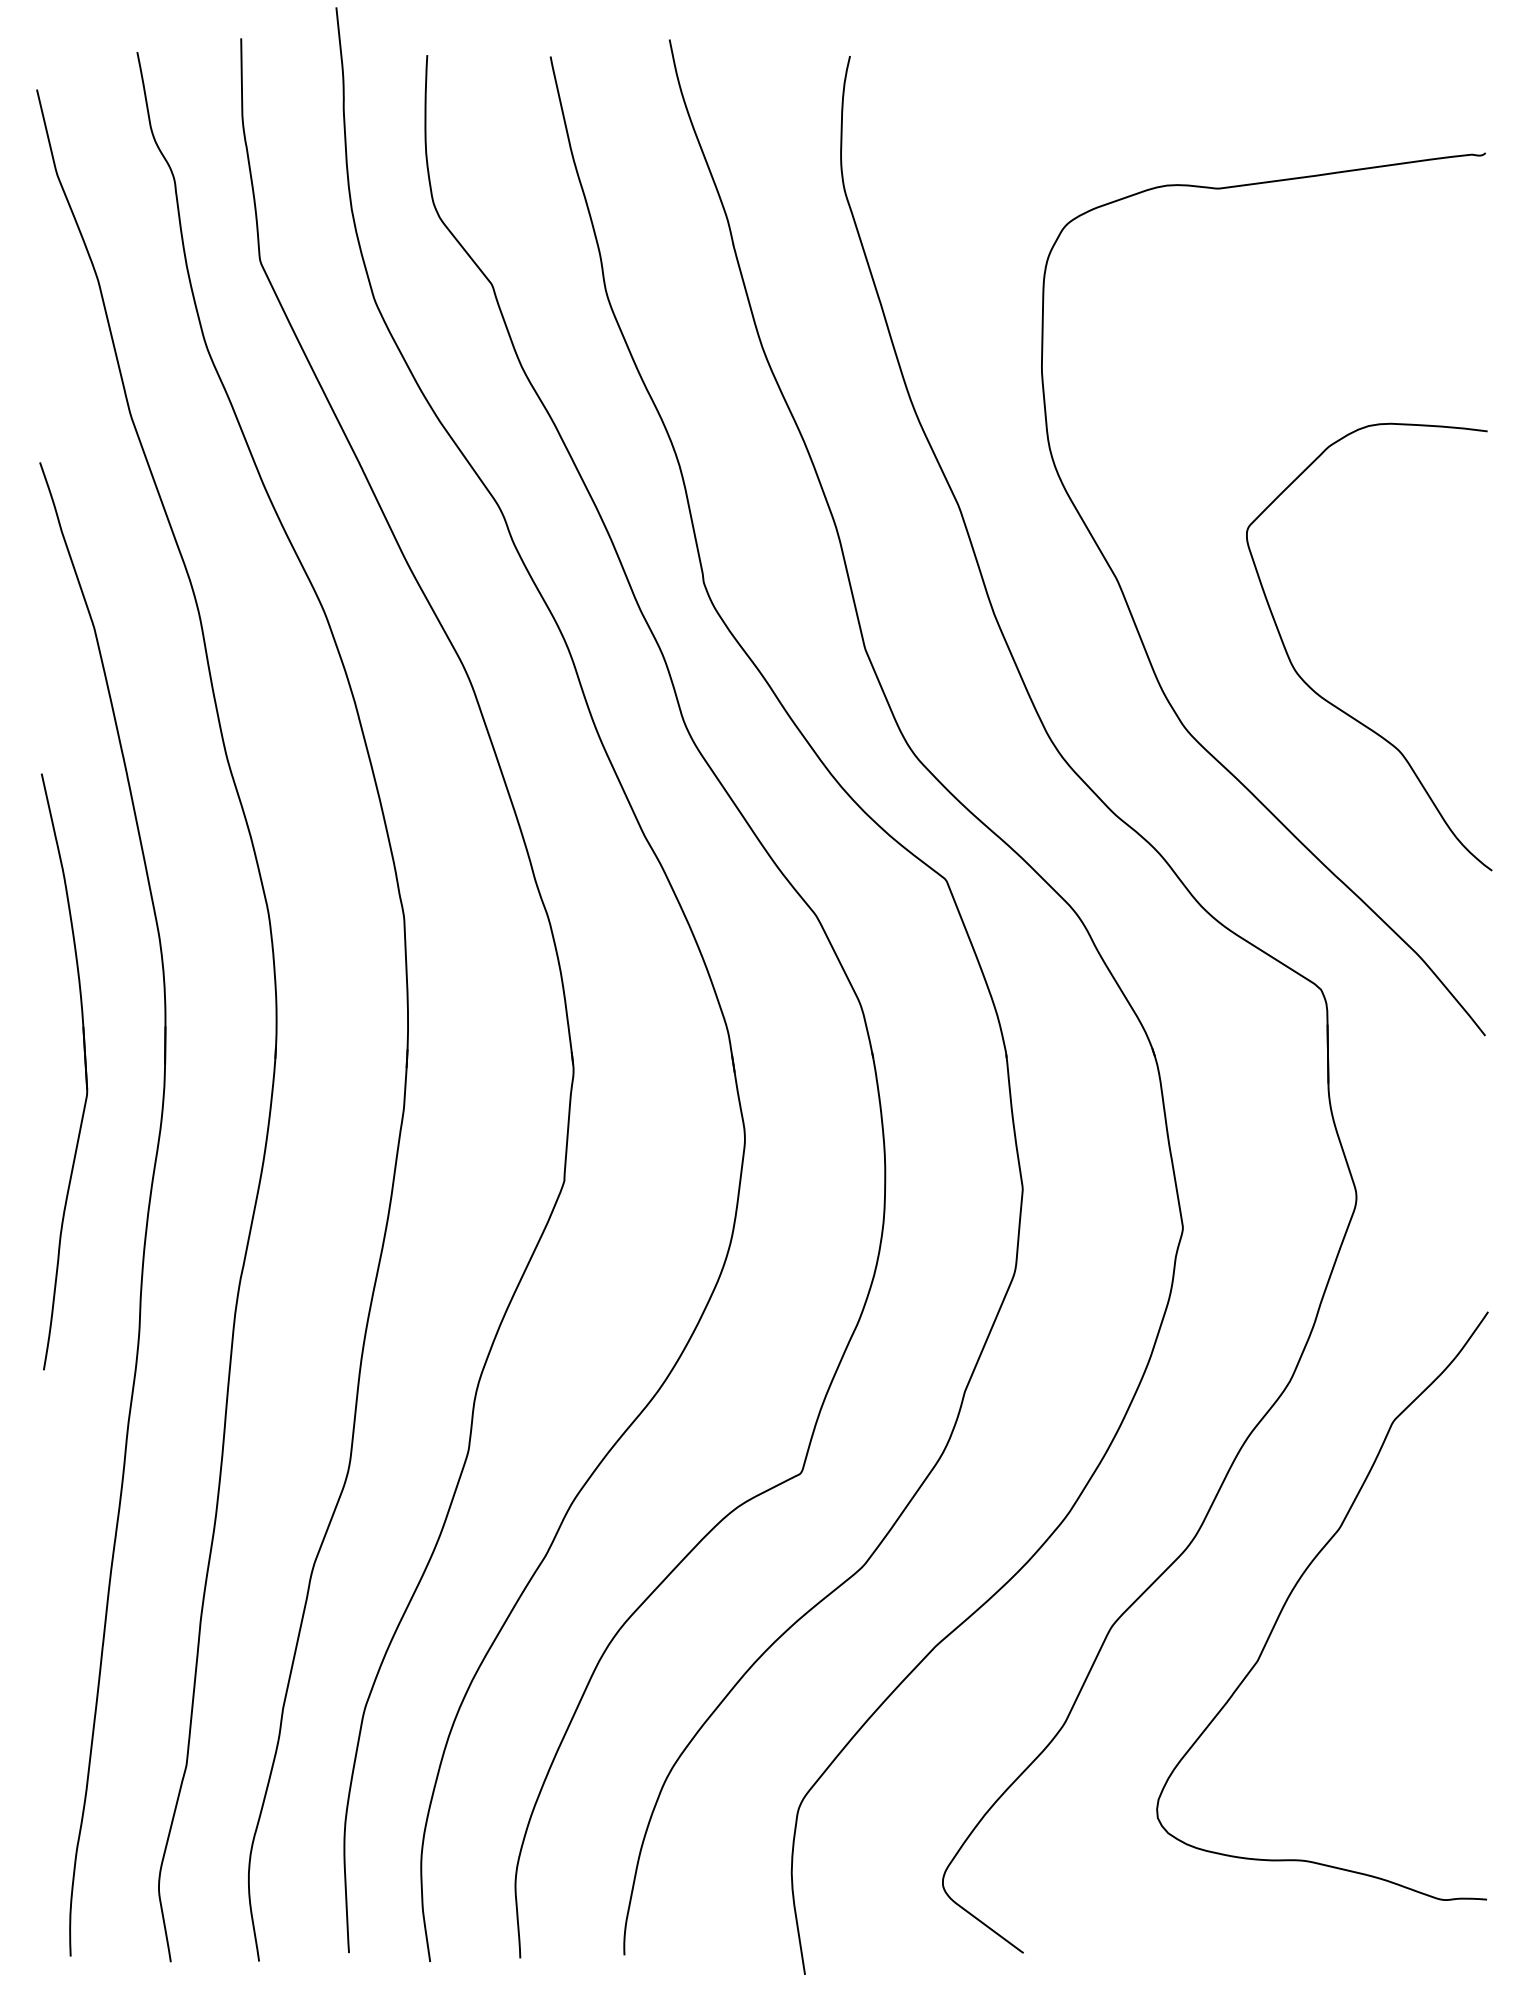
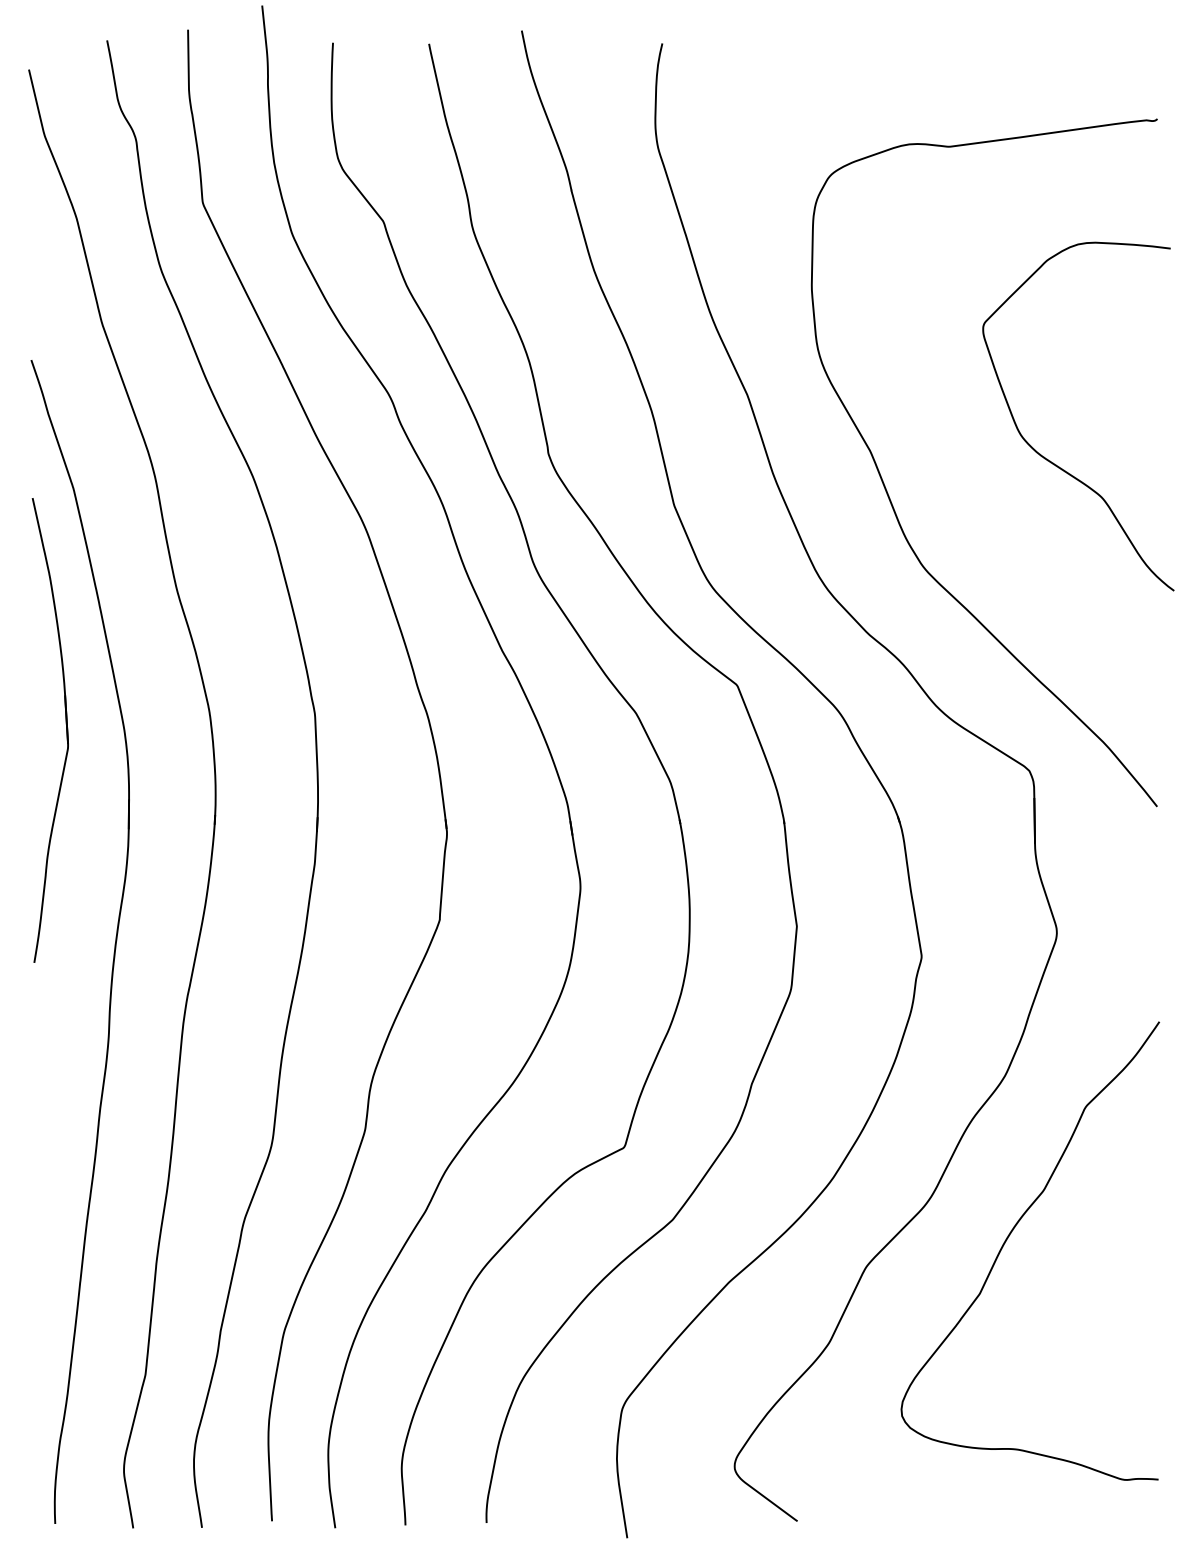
curve: (1331, 702) -> (1049, 459), moved
part: (84, 1067) -> (66, 727), moved

